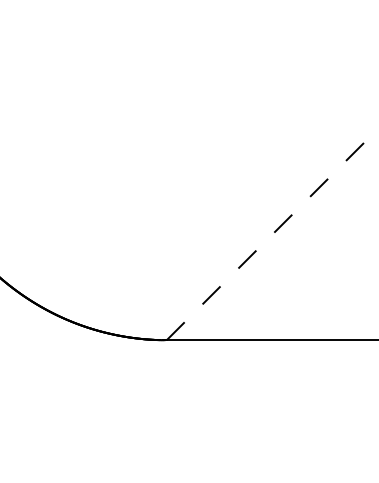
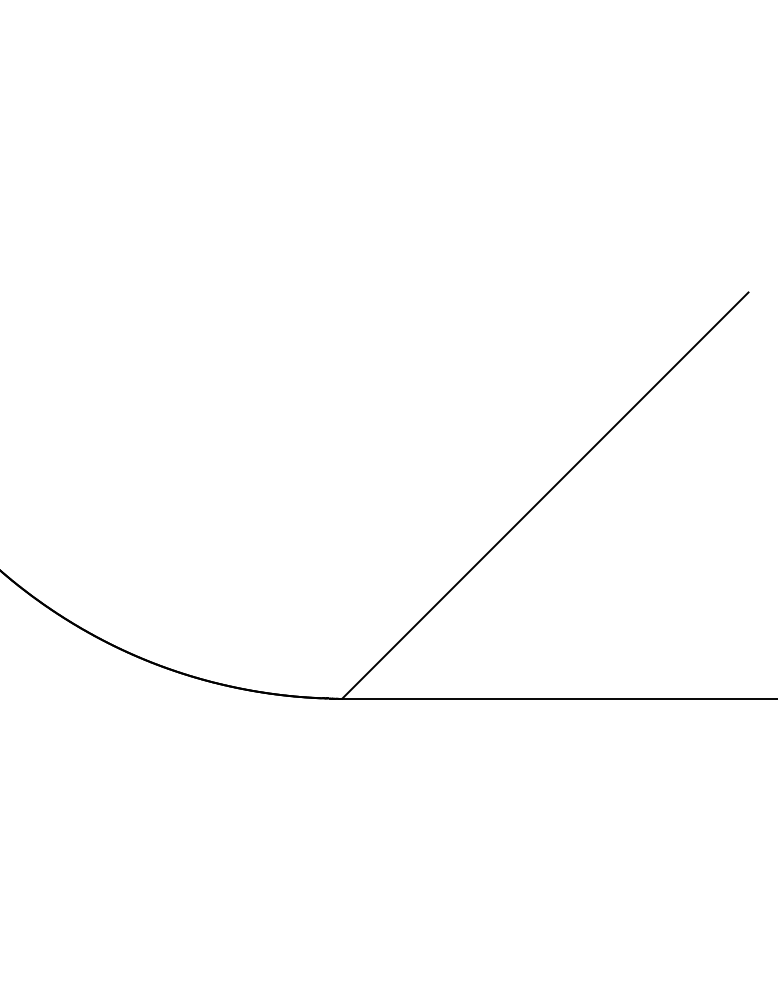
line: (265, 241) -> (545, 496), dashed -> solid

